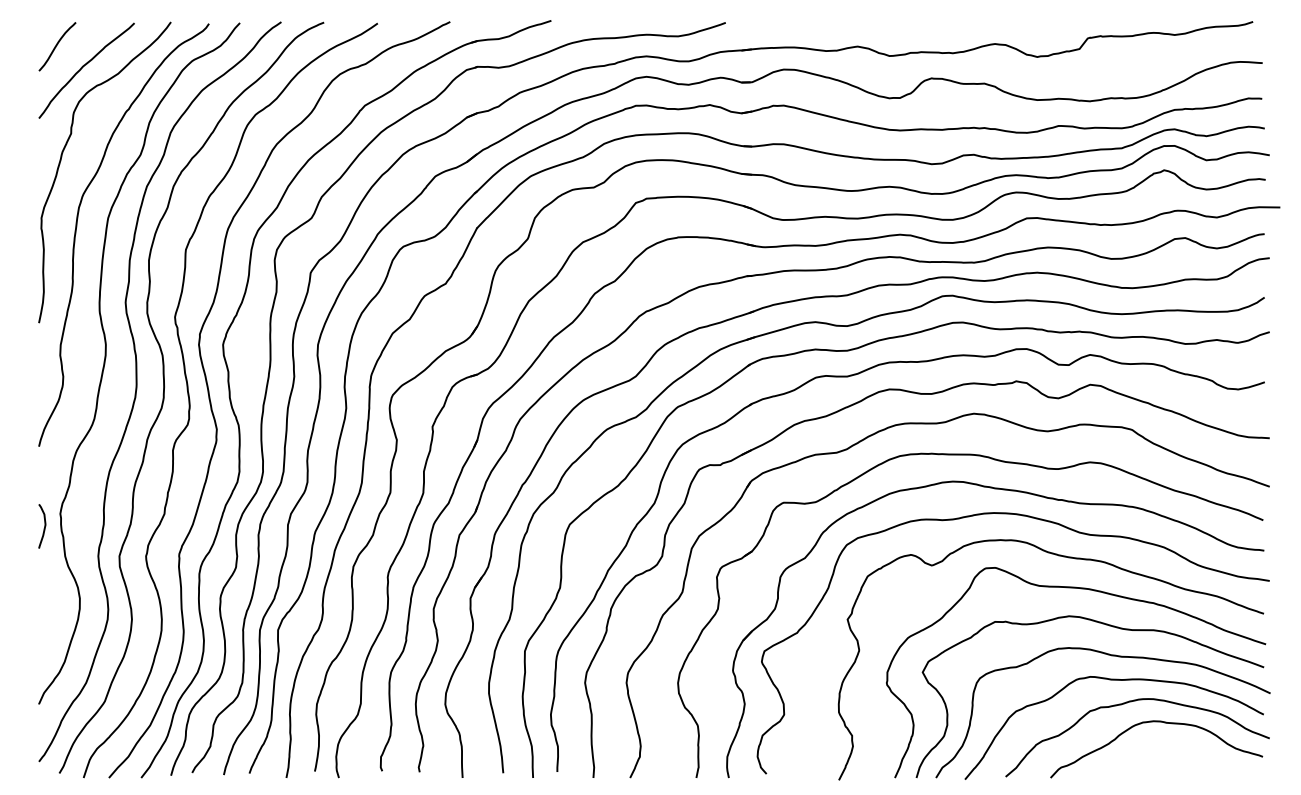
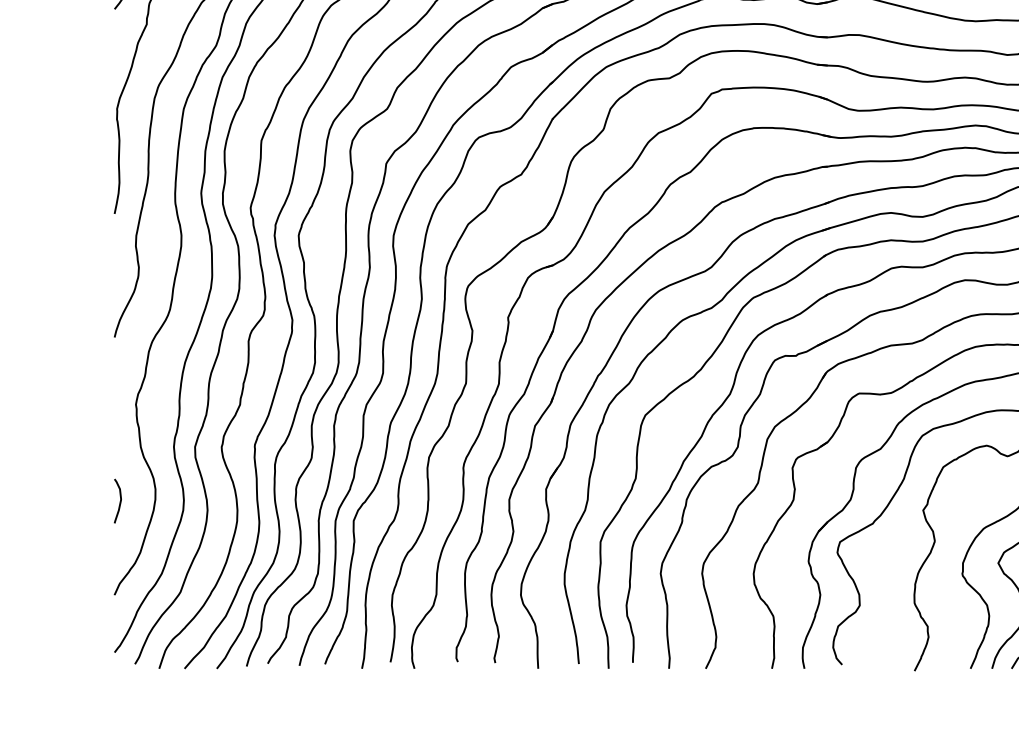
curve: (44, 526) -> (120, 501), moved

